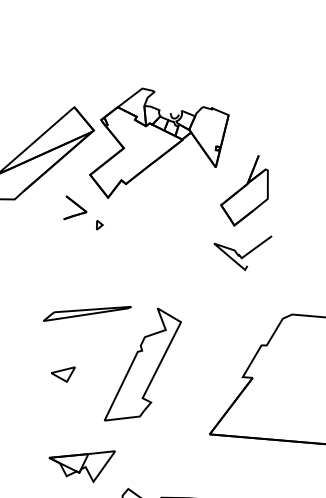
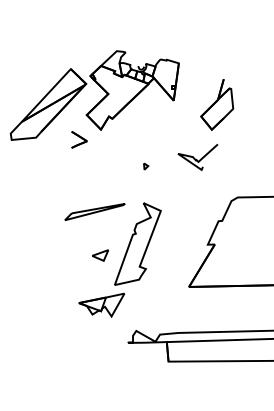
part: (246, 190) -> (217, 104), moved
part: (100, 225) -> (146, 166), moved
part: (63, 373) -> (100, 255), moved
part: (80, 463) -> (101, 304), moved

